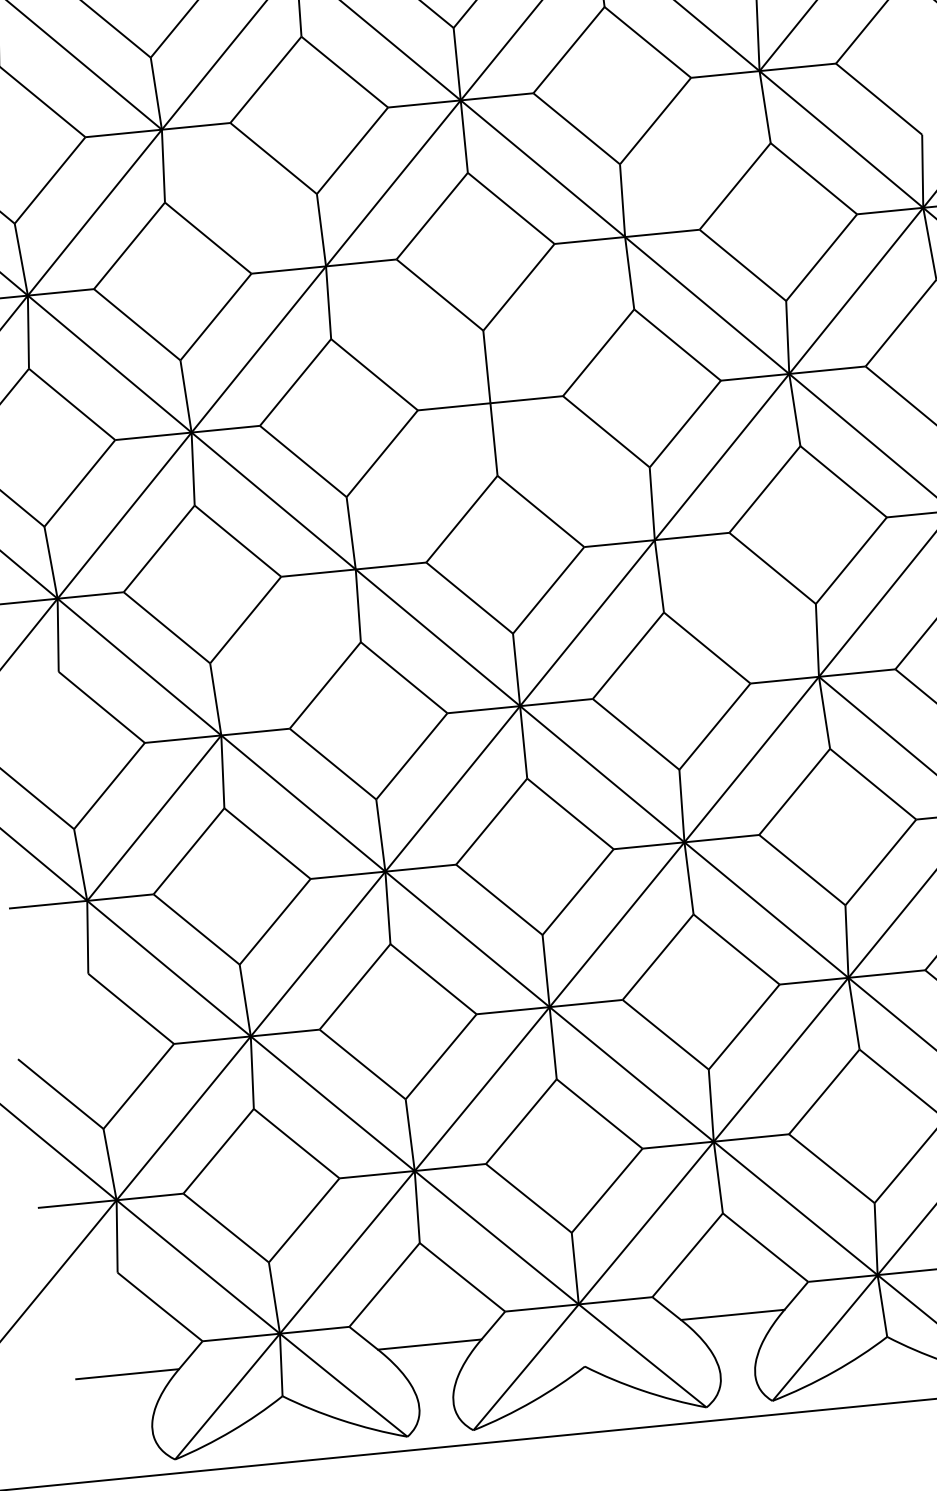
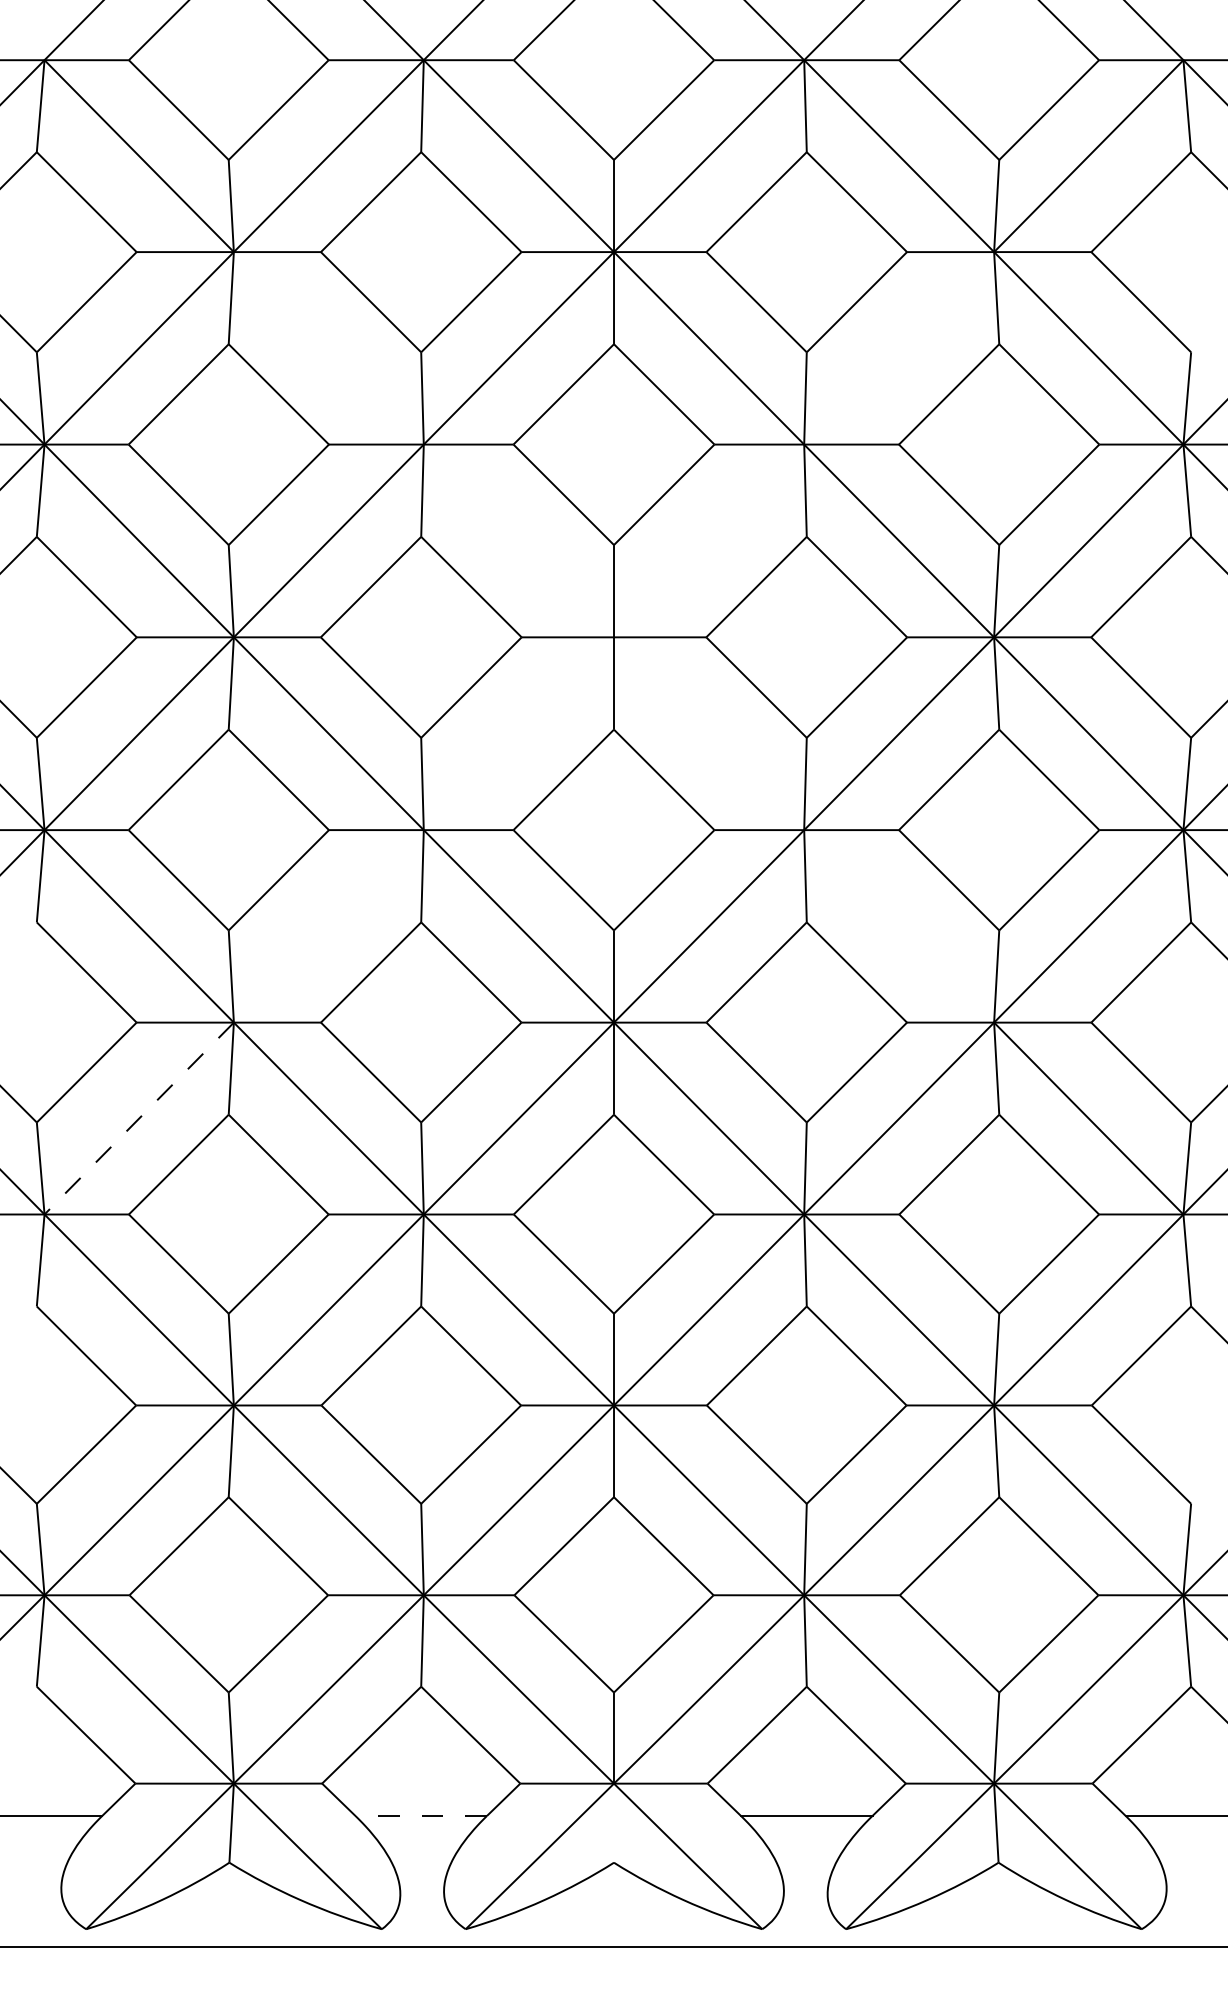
line: (154, 818) -> (139, 1118), solid -> dashed
line: (429, 1344) -> (421, 1815), solid -> dashed

